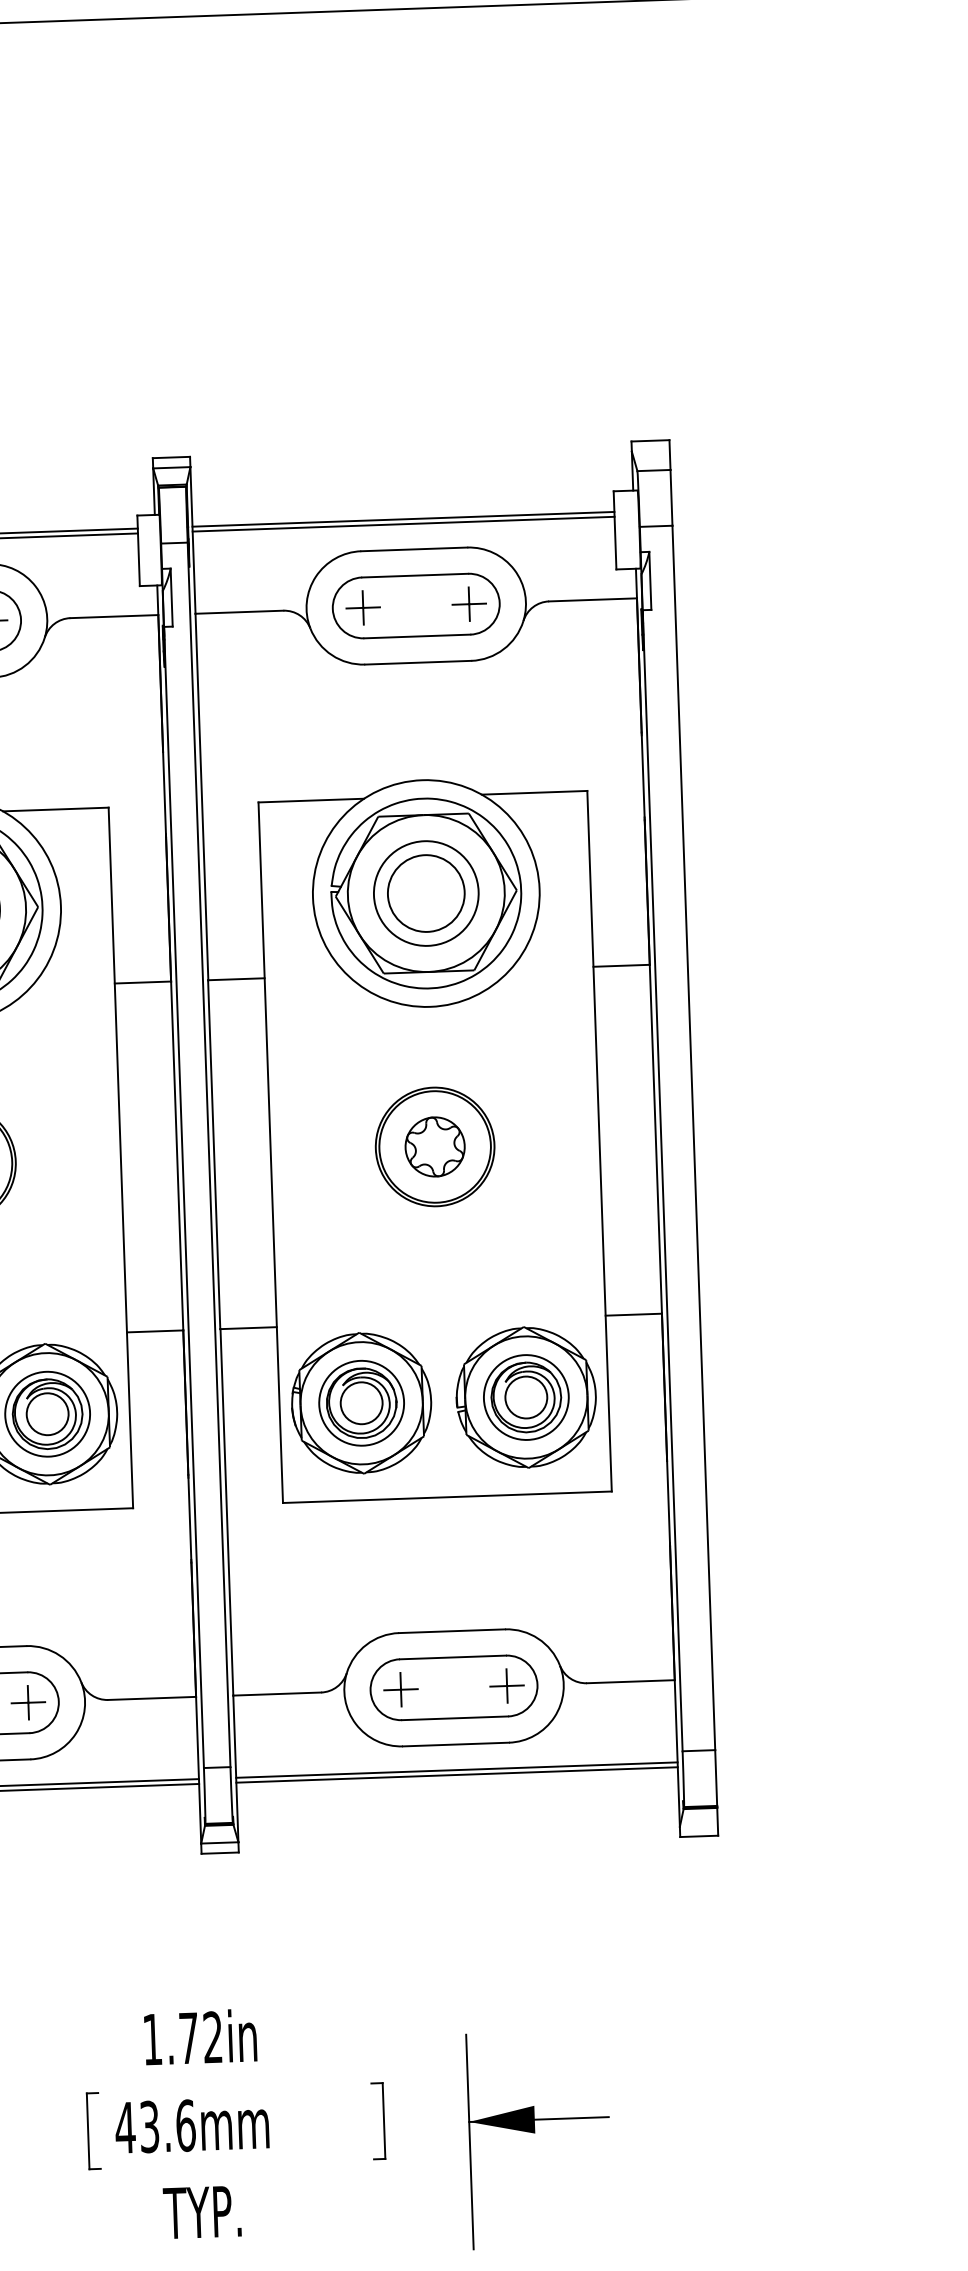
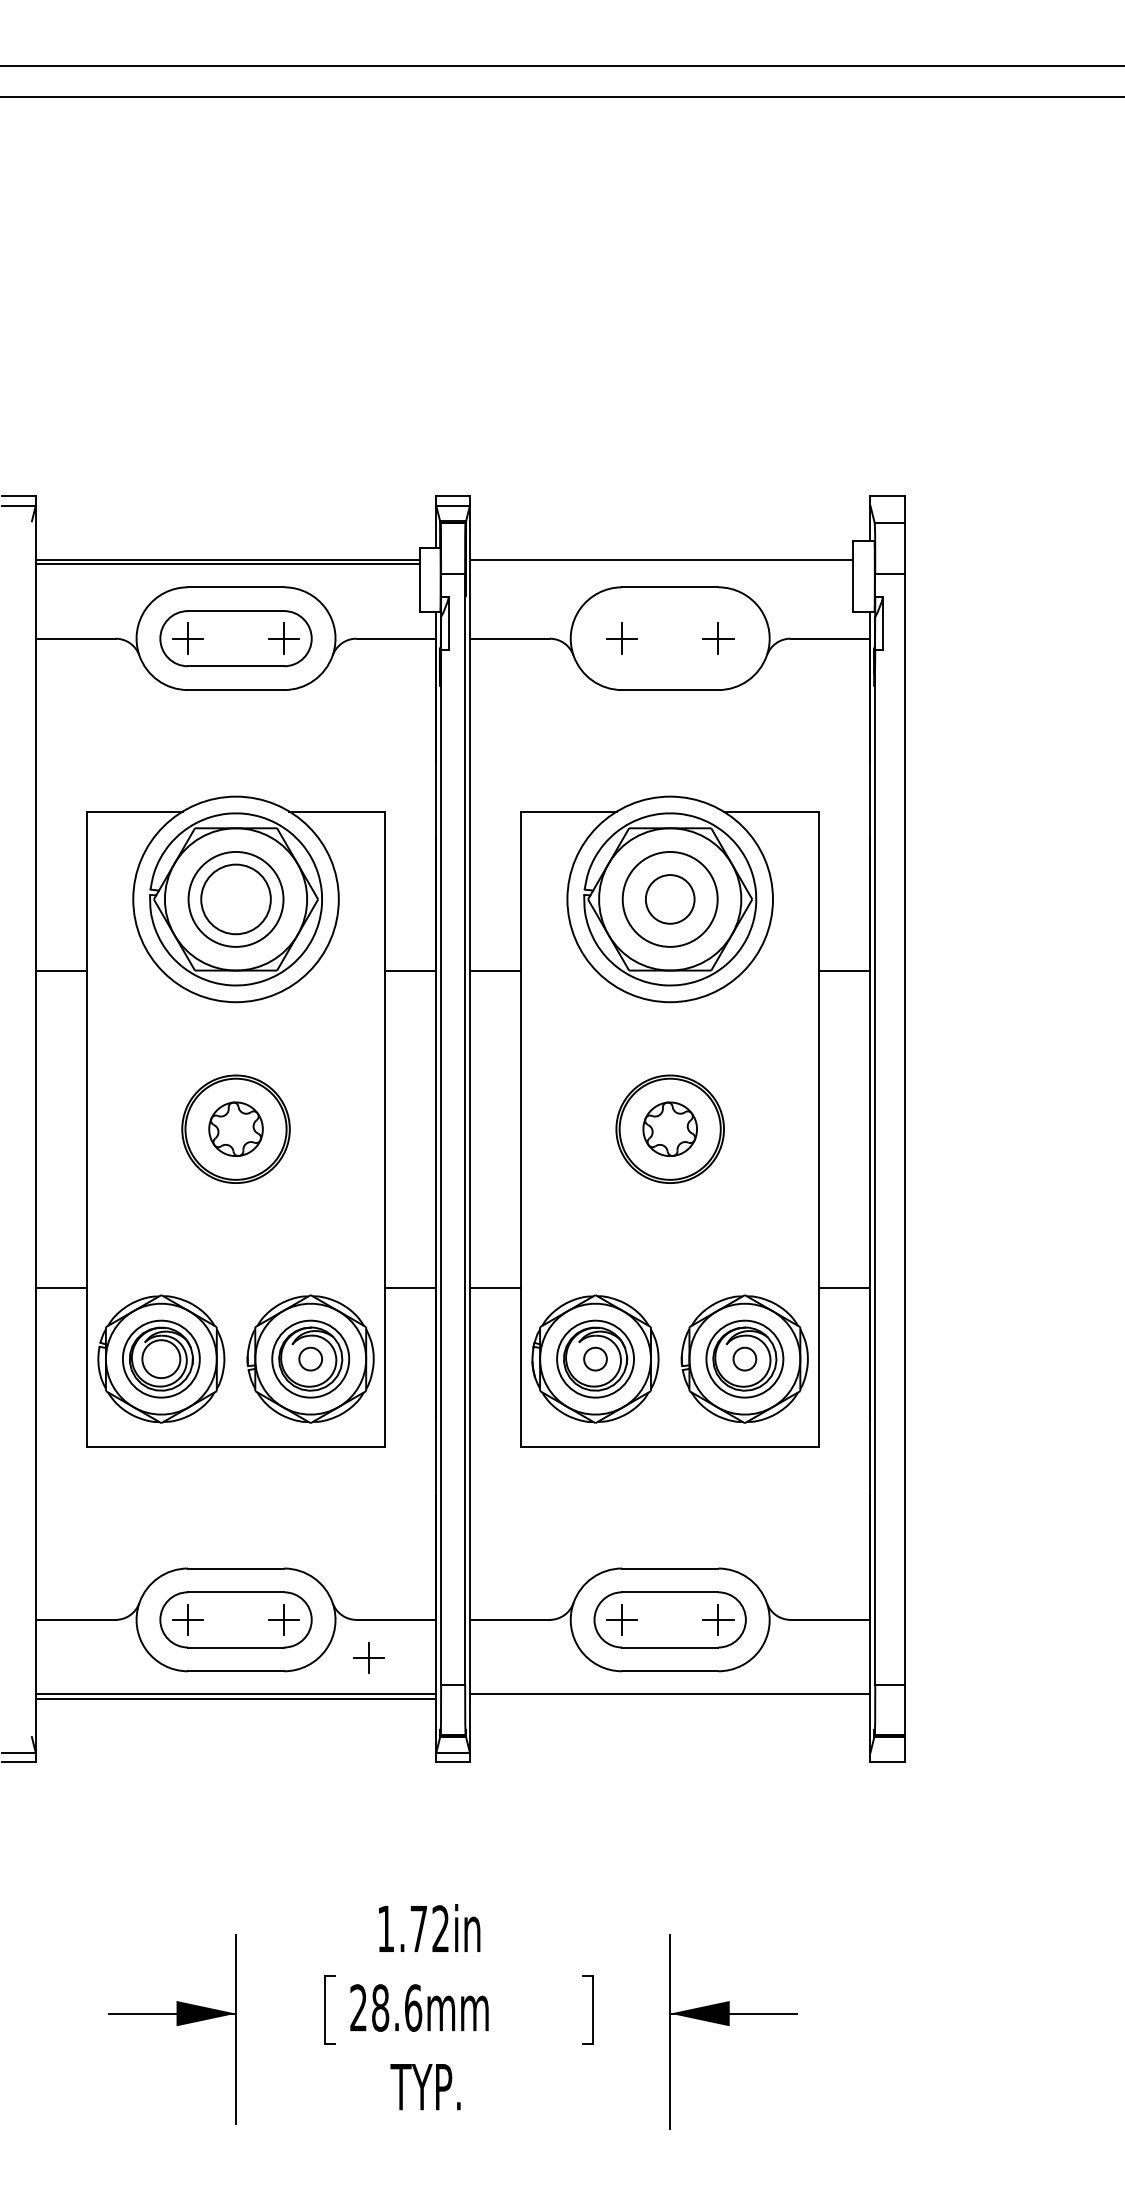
line: (403, 524) -> (661, 564), removed
part: (415, 605) -> (669, 638), removed
circle: (426, 893) -> (670, 899), size x0.7
circle: (525, 1397) -> (744, 1359), size x0.6
circle: (361, 1403) -> (595, 1359), size x0.6
circle: (47, 1414) -> (310, 1359), size x0.6
part: (122, 1740) -> (368, 1657), added
line: (457, 1774) -> (670, 1698), removed
text: (137, 2126) -> (369, 2007), 43.6mm -> 28.6mm

